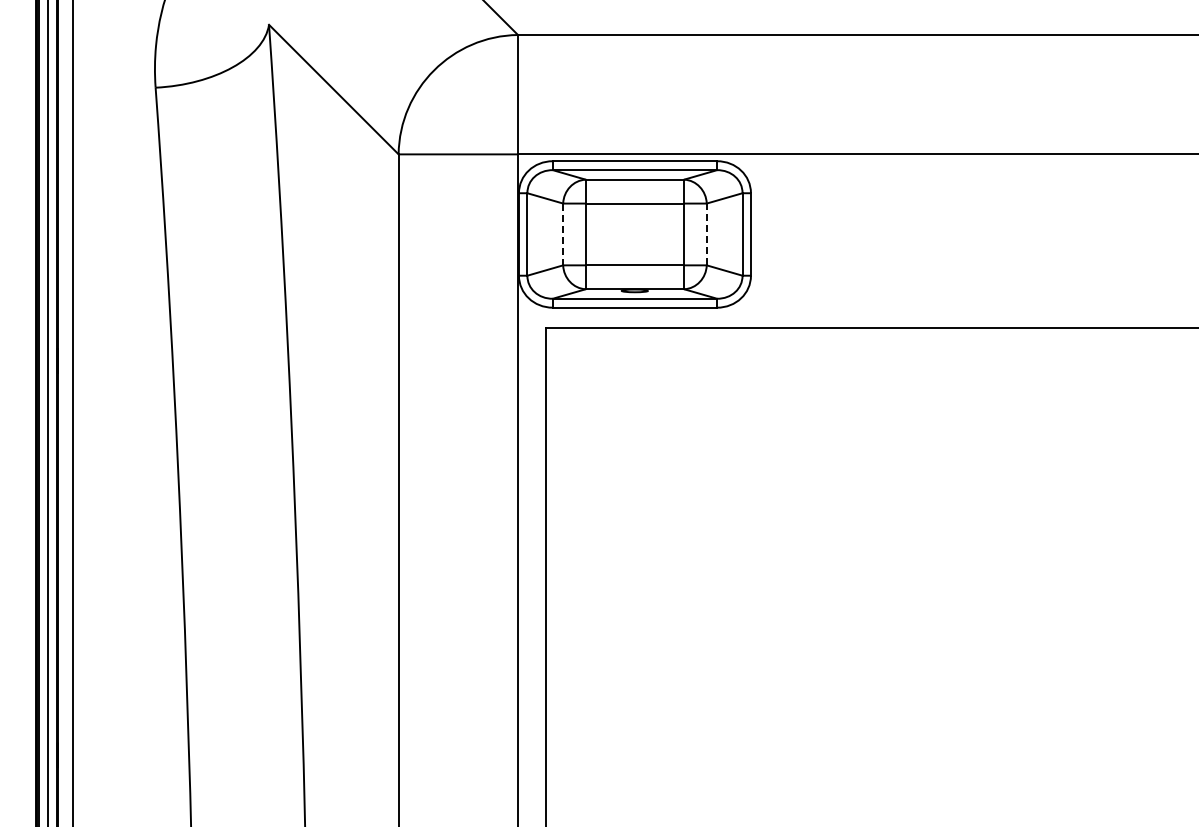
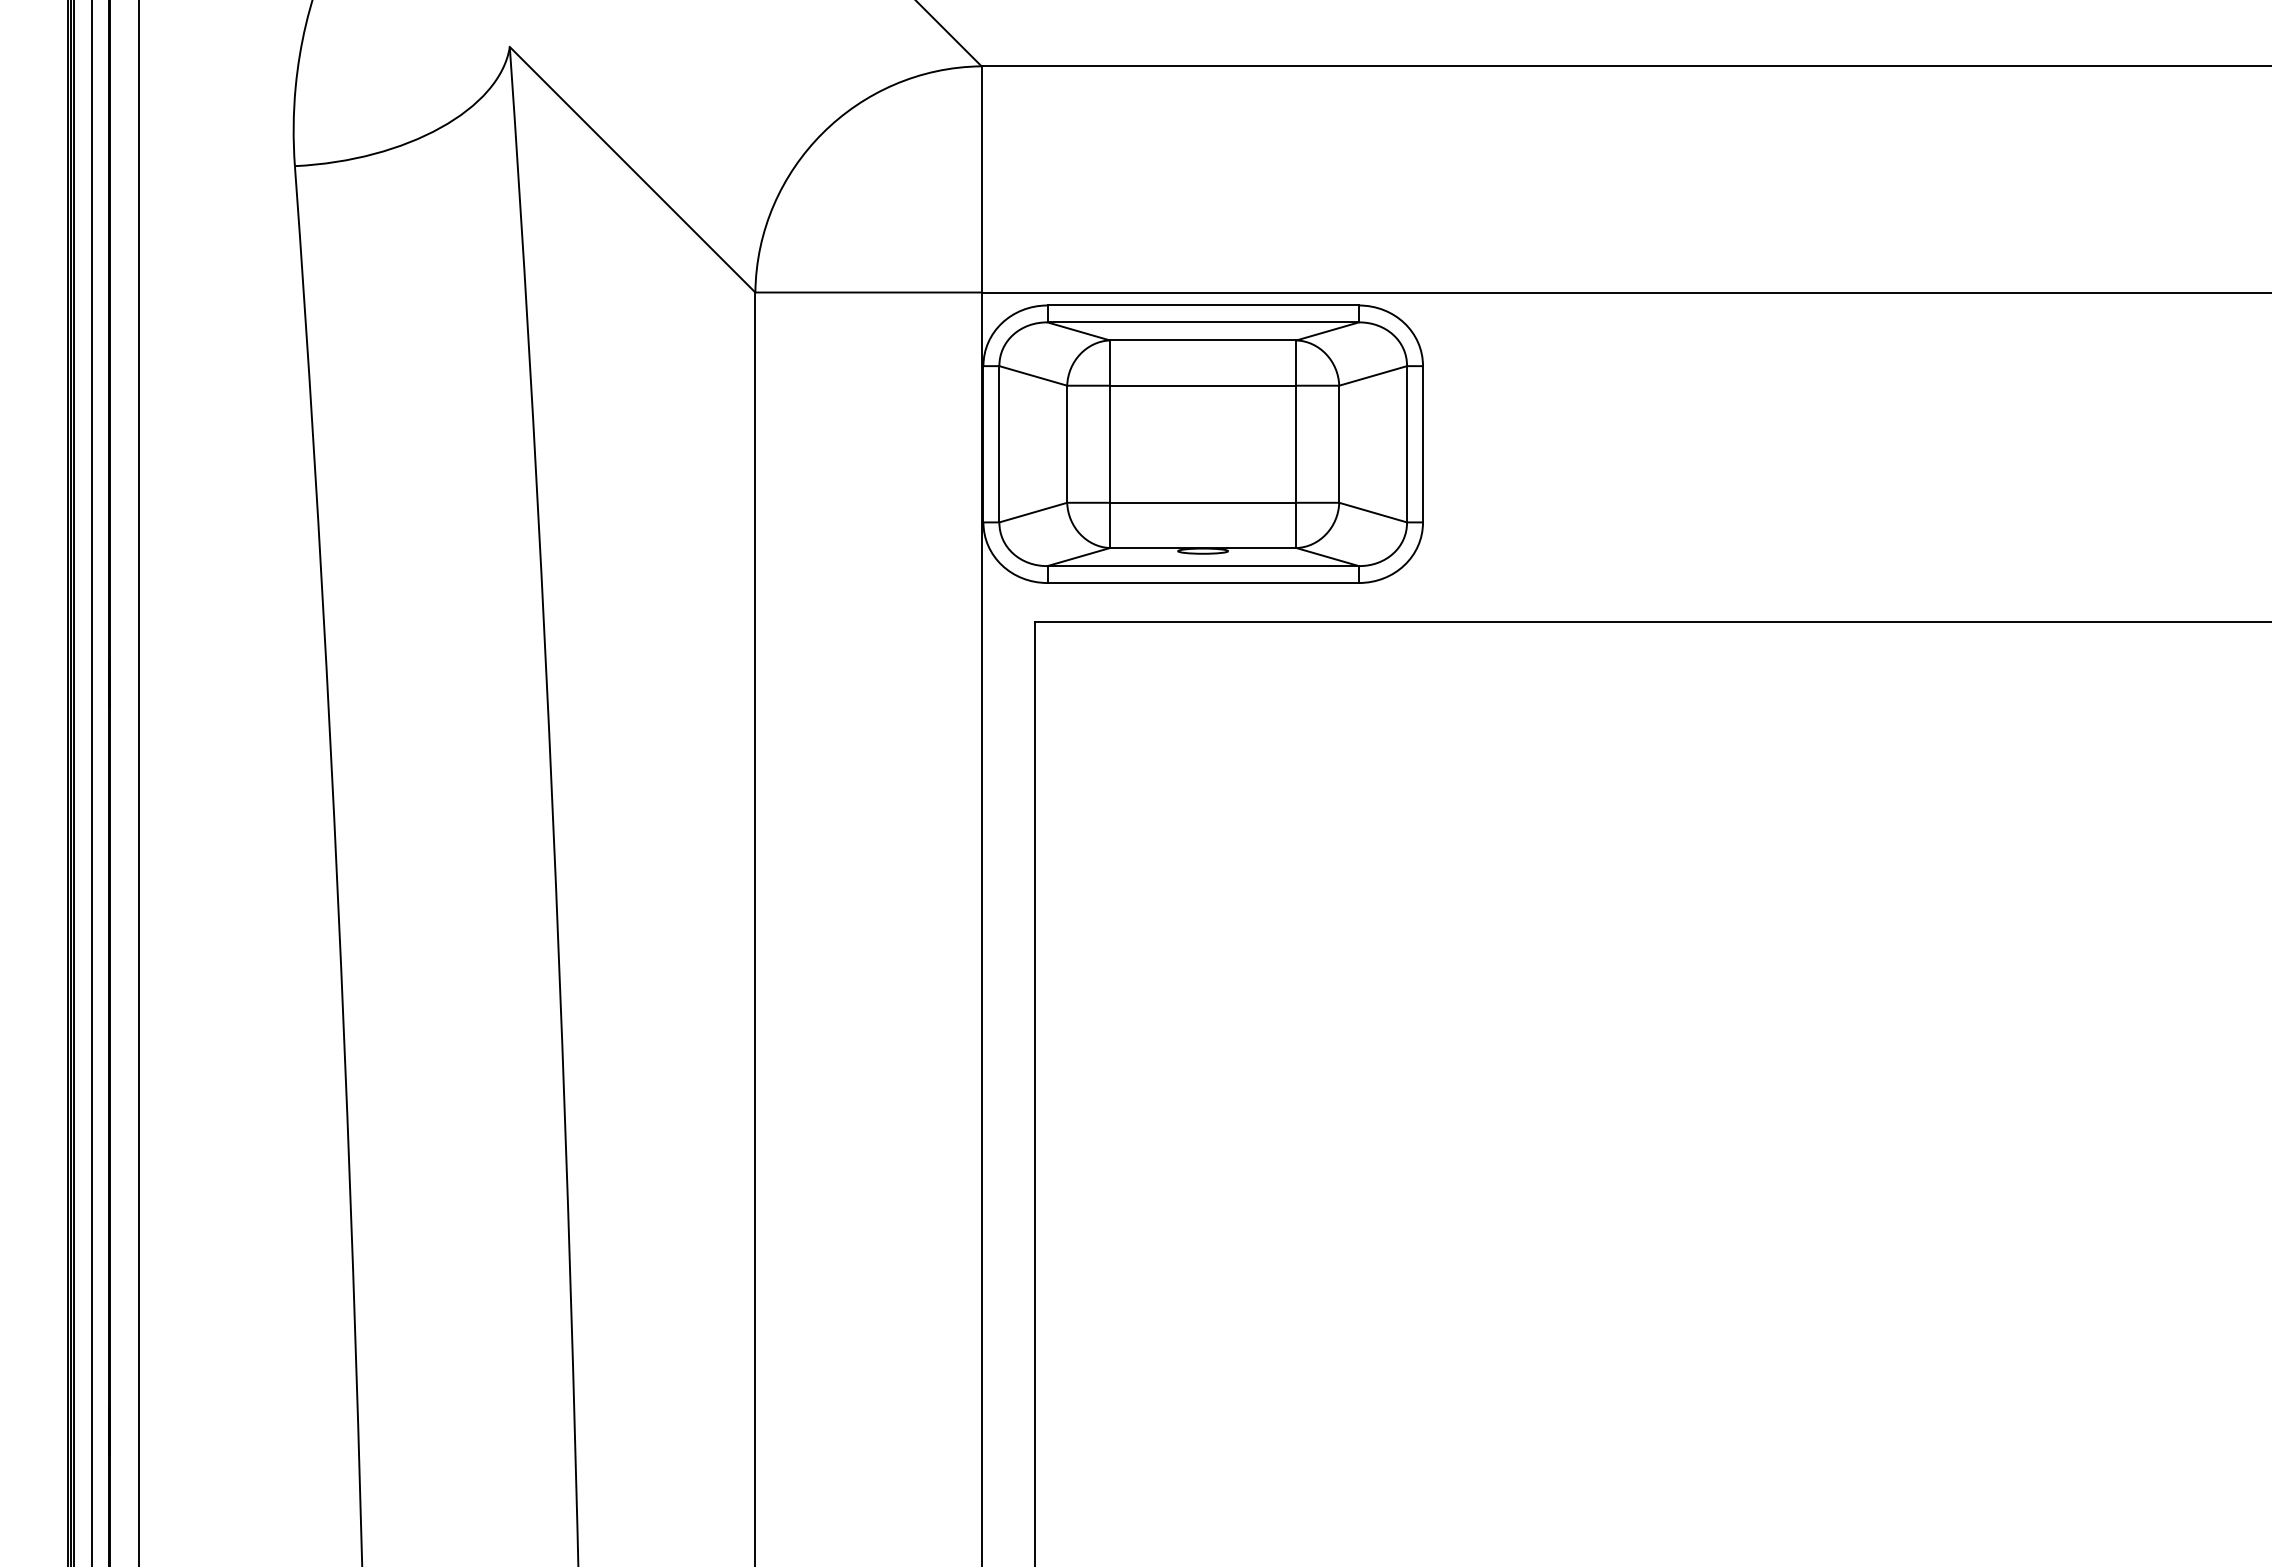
line: (563, 234) -> (1067, 444), dashed -> solid
line: (706, 234) -> (1338, 444), dashed -> solid

